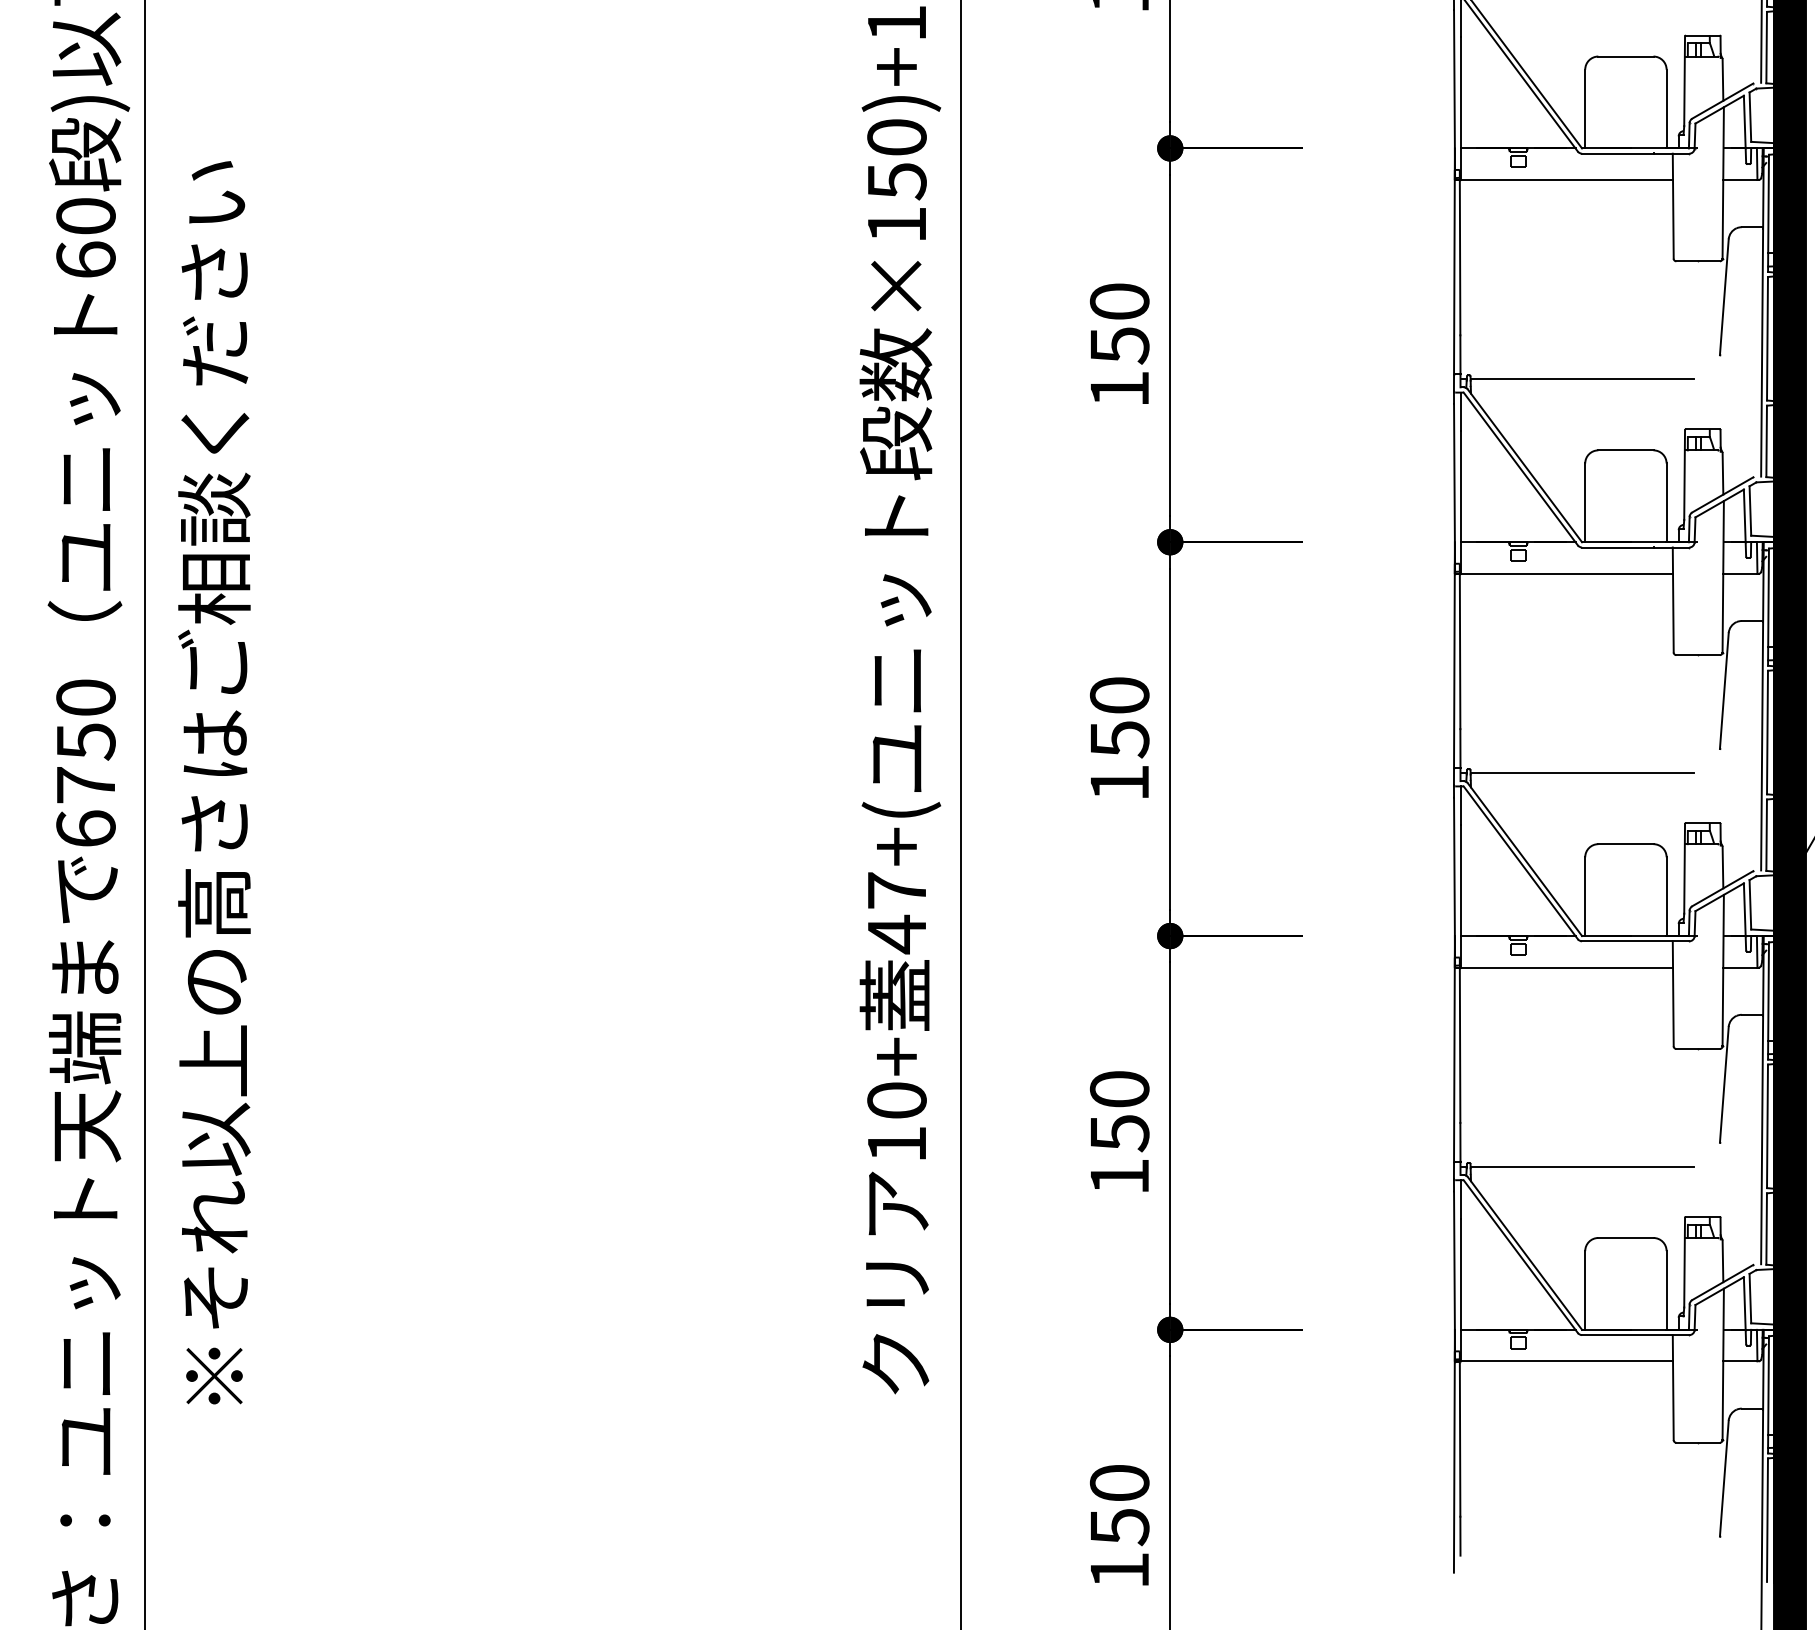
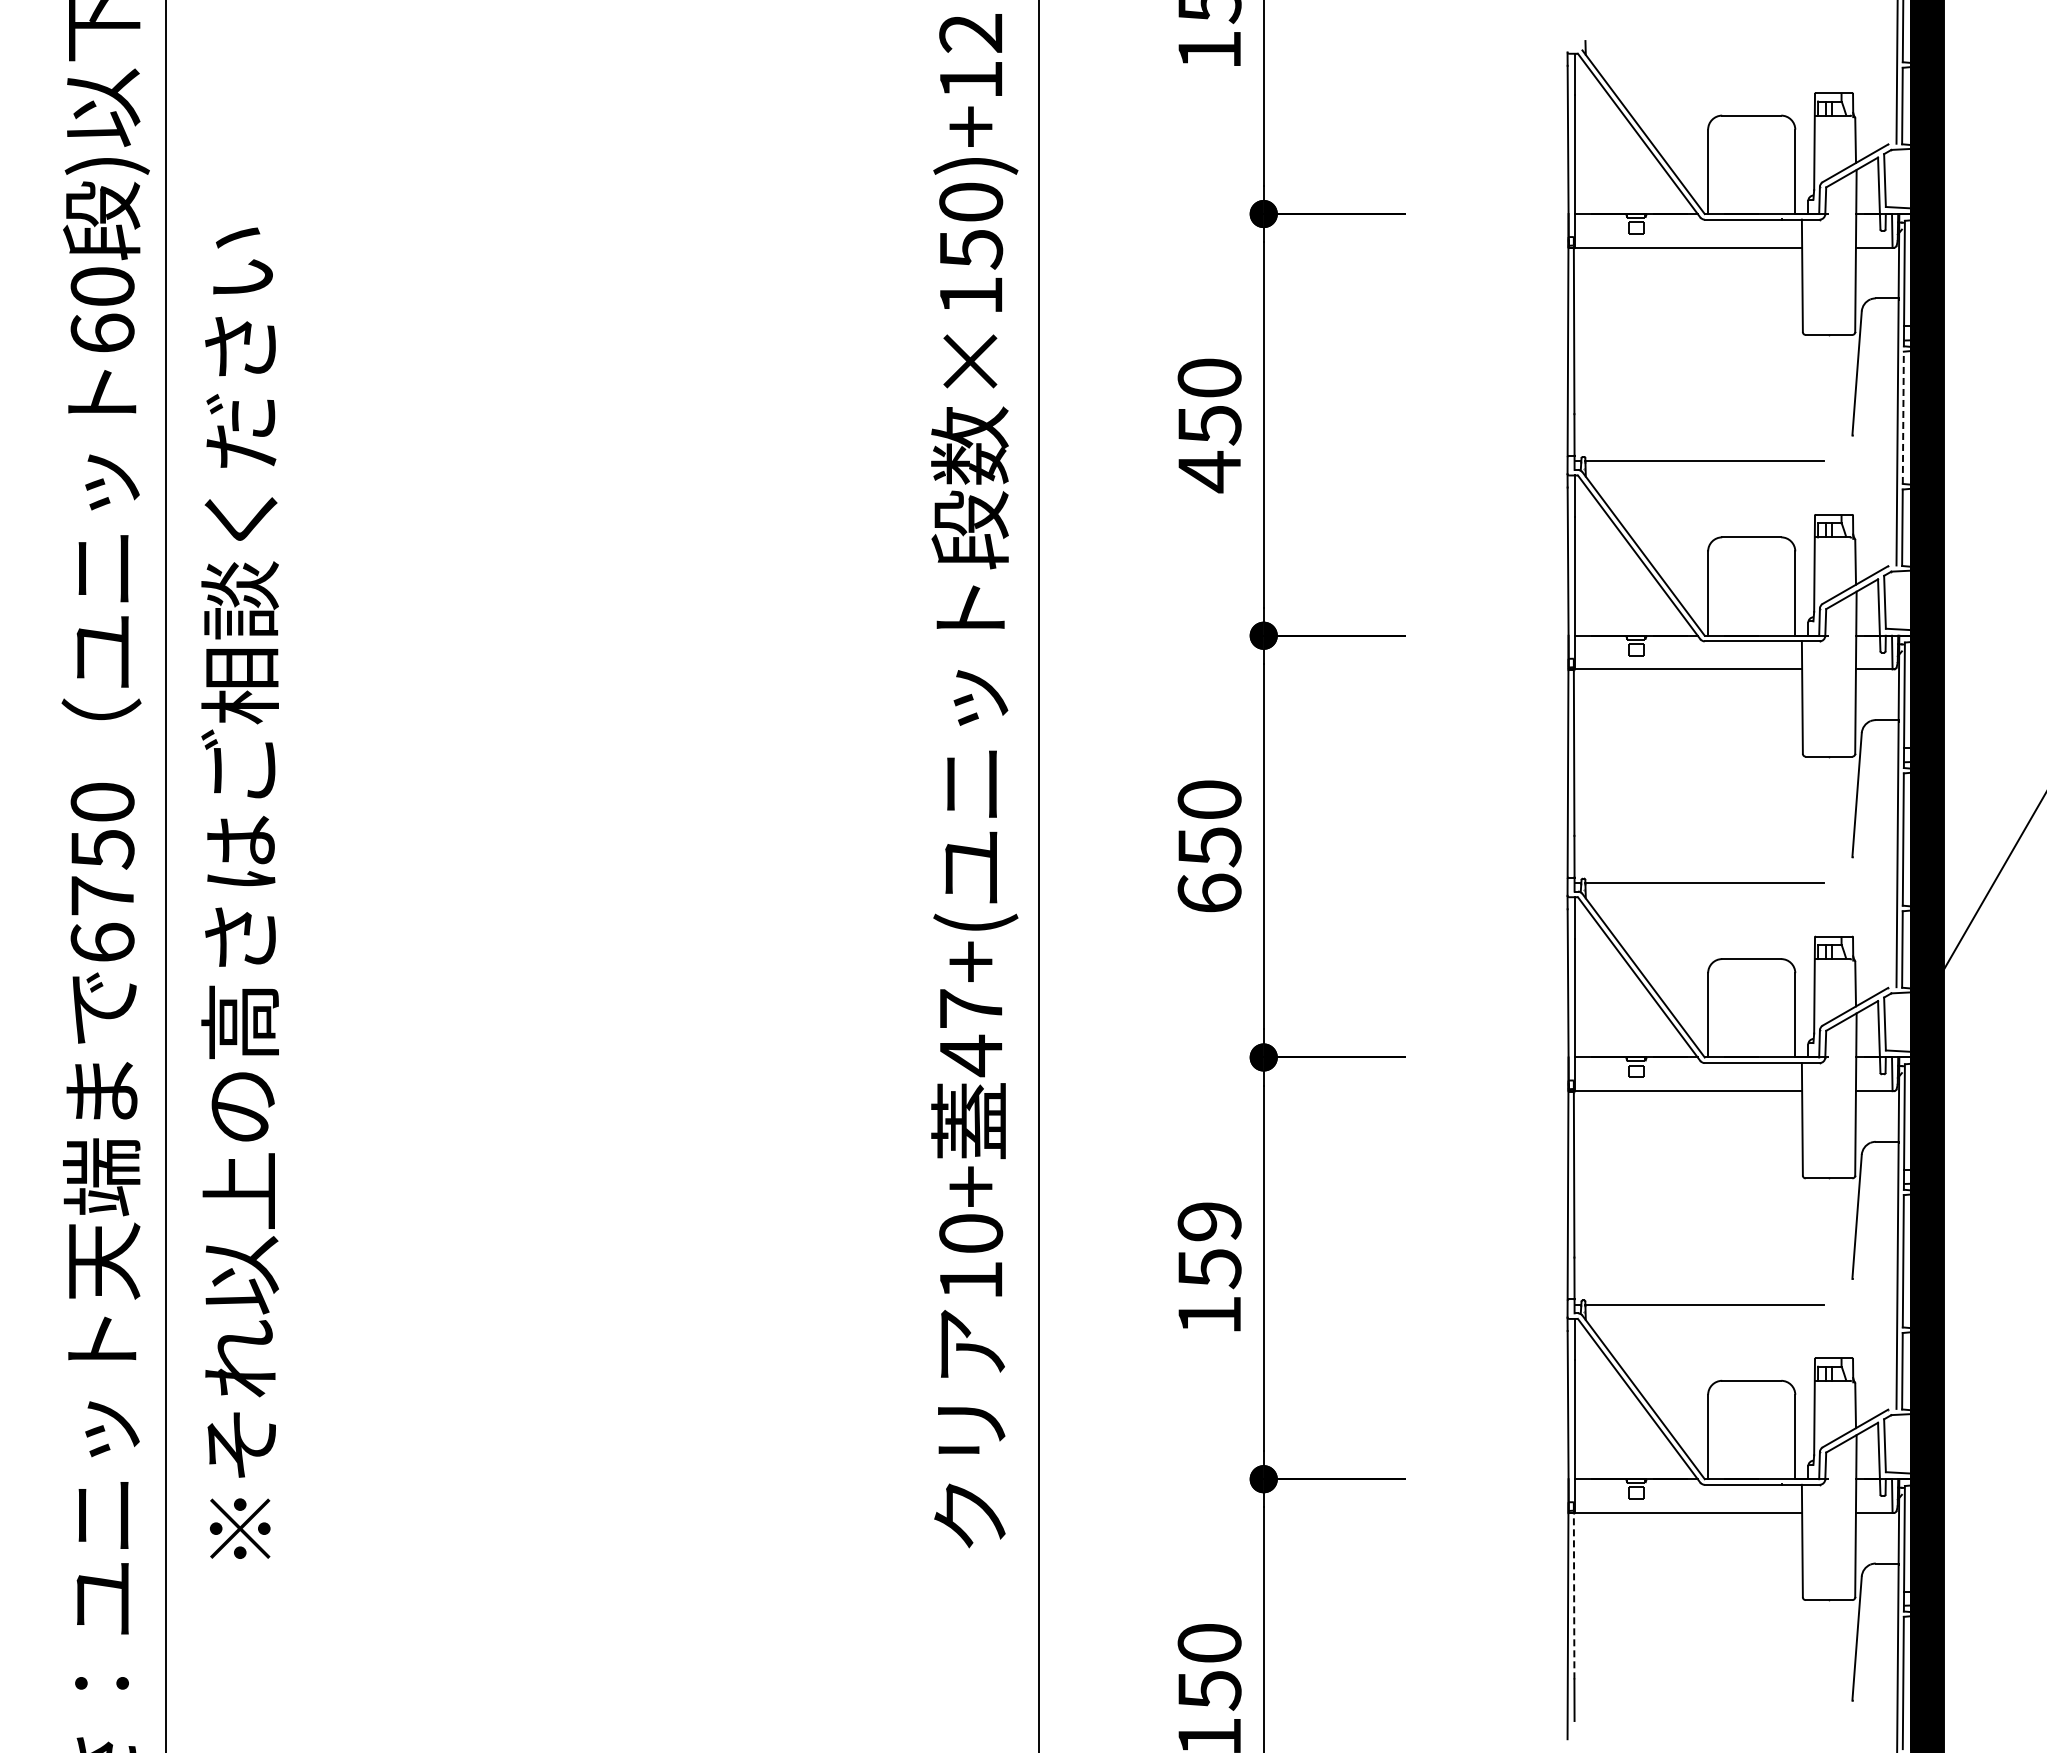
line: (1767, 338) -> (1903, 417), solid -> dashed
text: (1119, 389) -> (1209, 472), 150 -> 450
text: (1119, 781) -> (1209, 892), 150 -> 650
text: (1119, 1089) -> (1209, 1221), 150 -> 159
line: (1460, 1438) -> (1574, 1595), solid -> dashed

